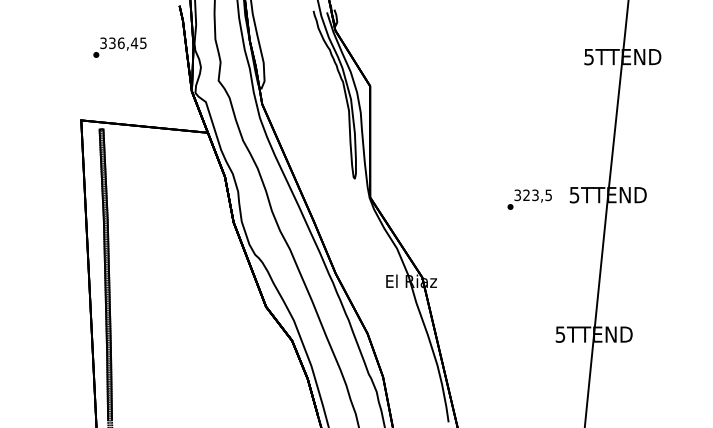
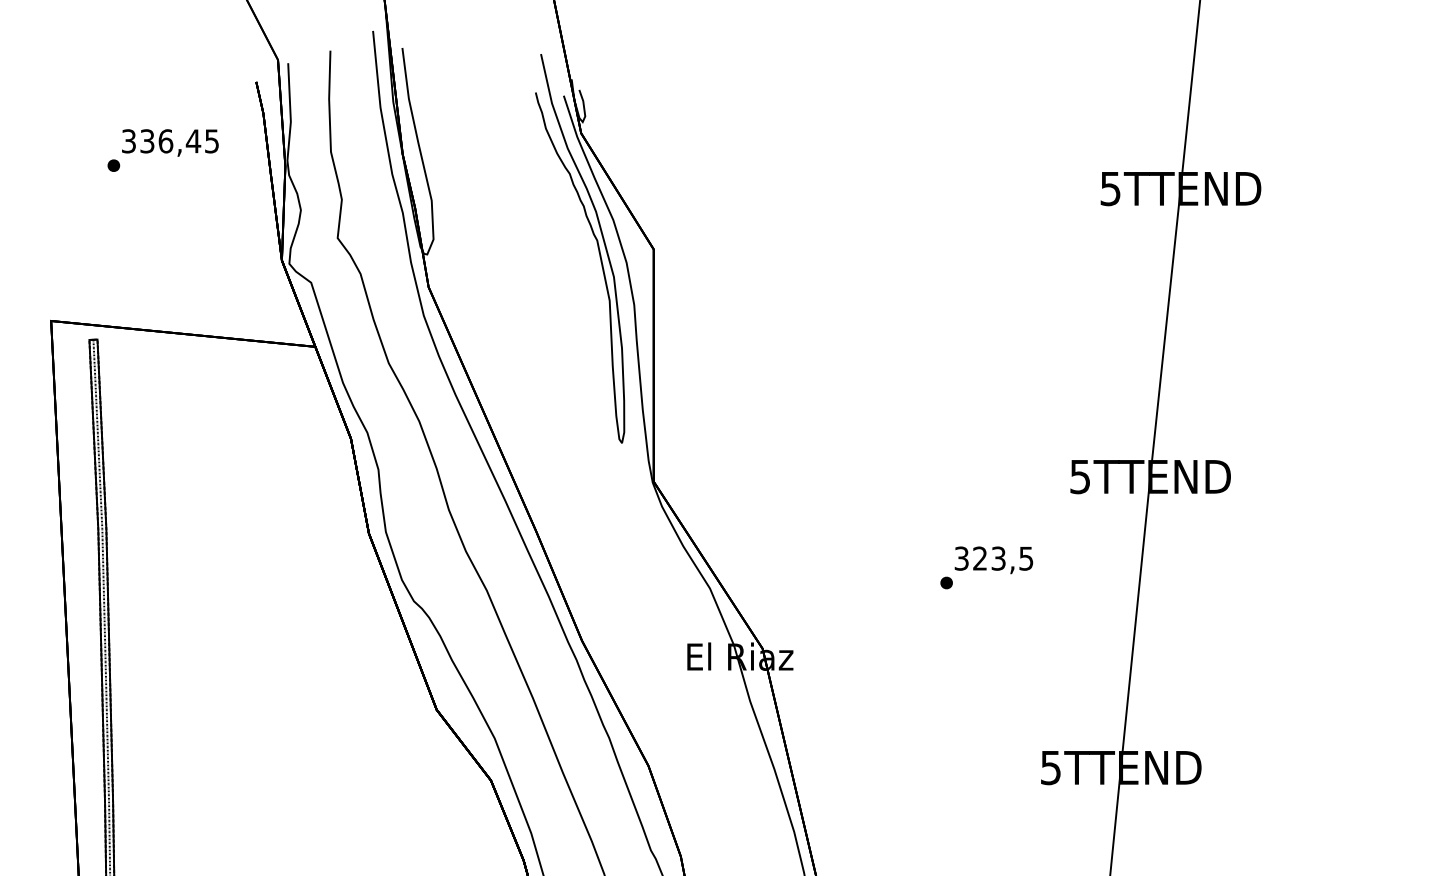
text: (119, 47) -> (162, 150), moved
text: (529, 199) -> (986, 567), moved

